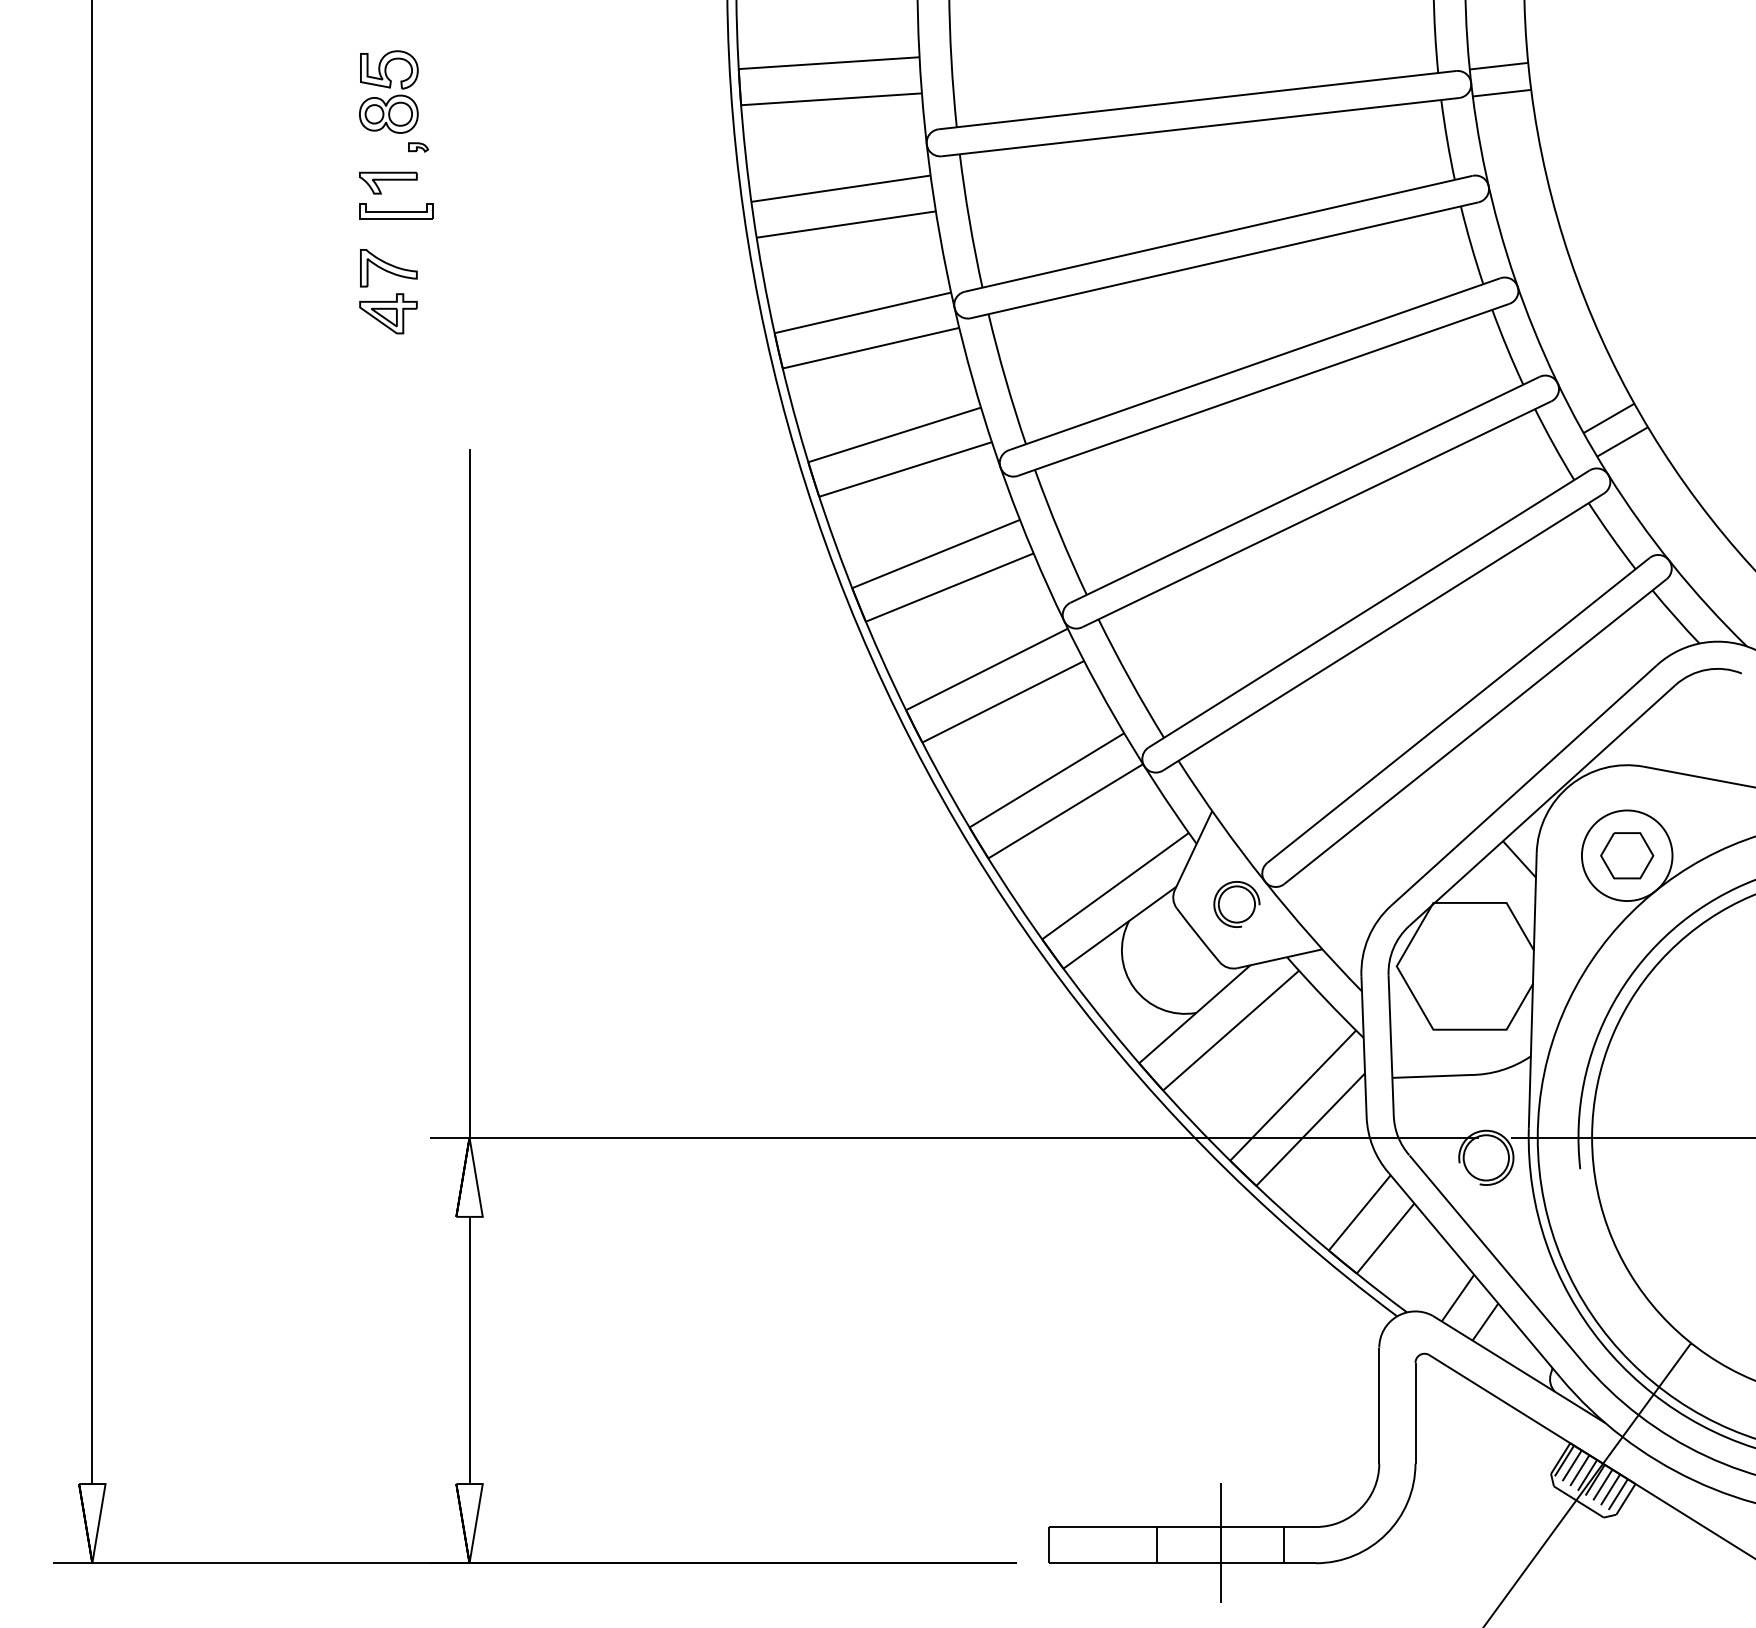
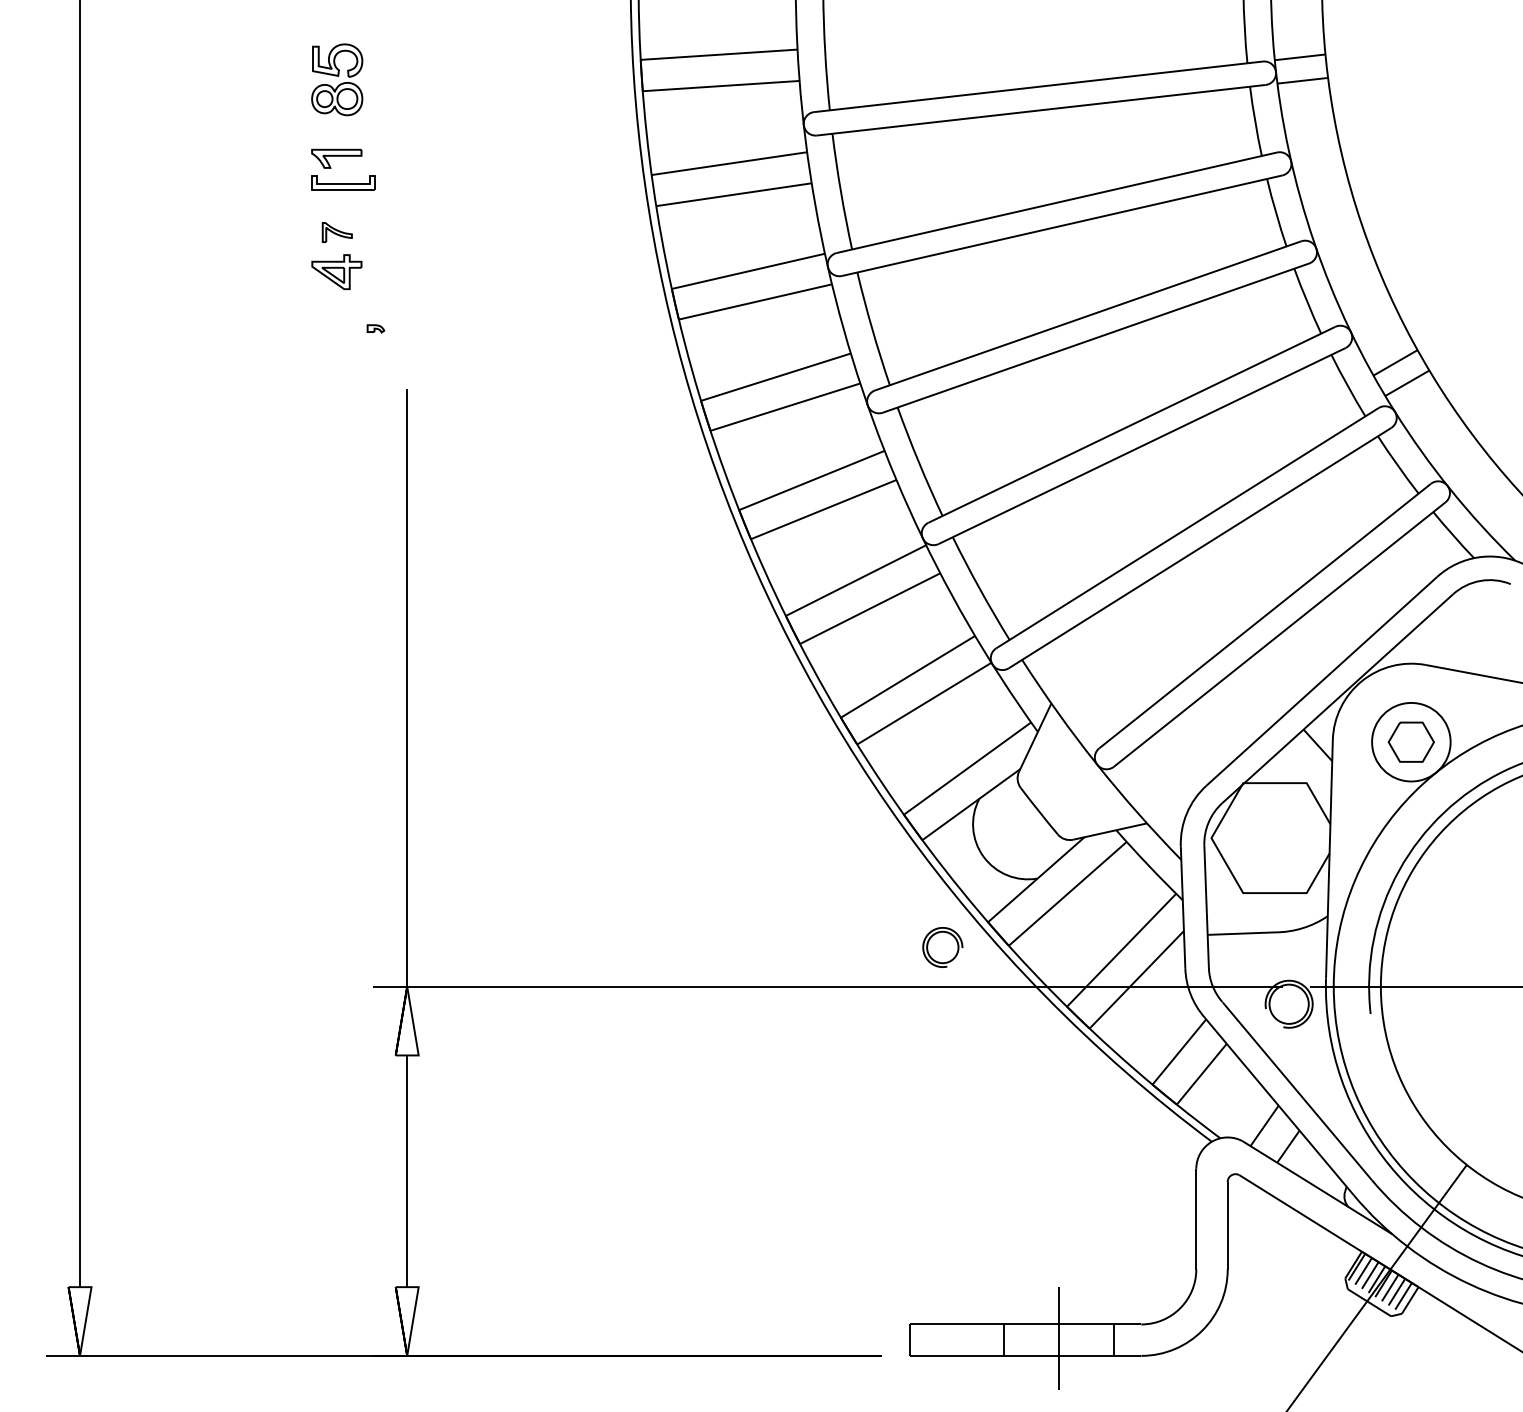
part: (417, 147) -> (375, 328), moved
part: (389, 268) -> (337, 232), size x0.6
part: (1236, 904) -> (942, 947), moved

